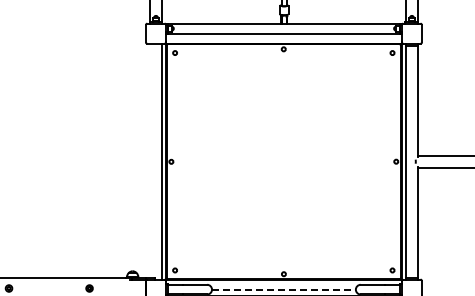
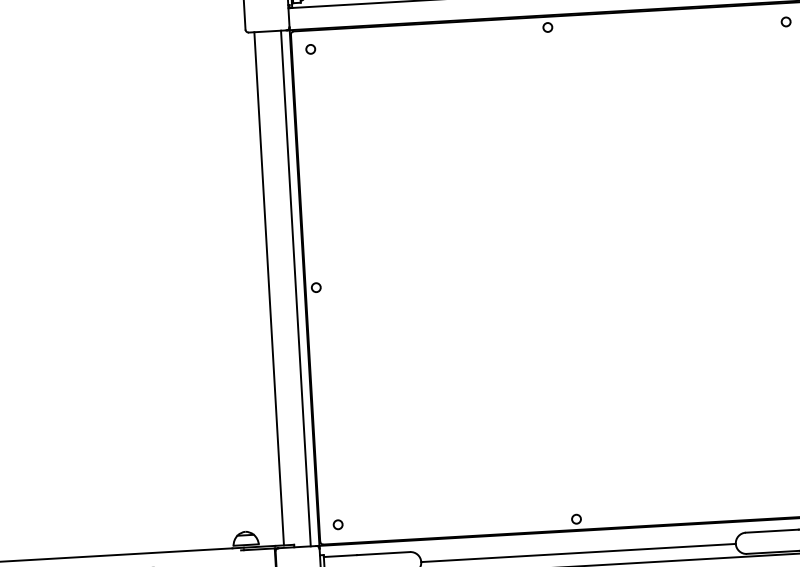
line: (149, 160) -> (268, 287), added
line: (283, 289) -> (577, 552), dashed -> solid

